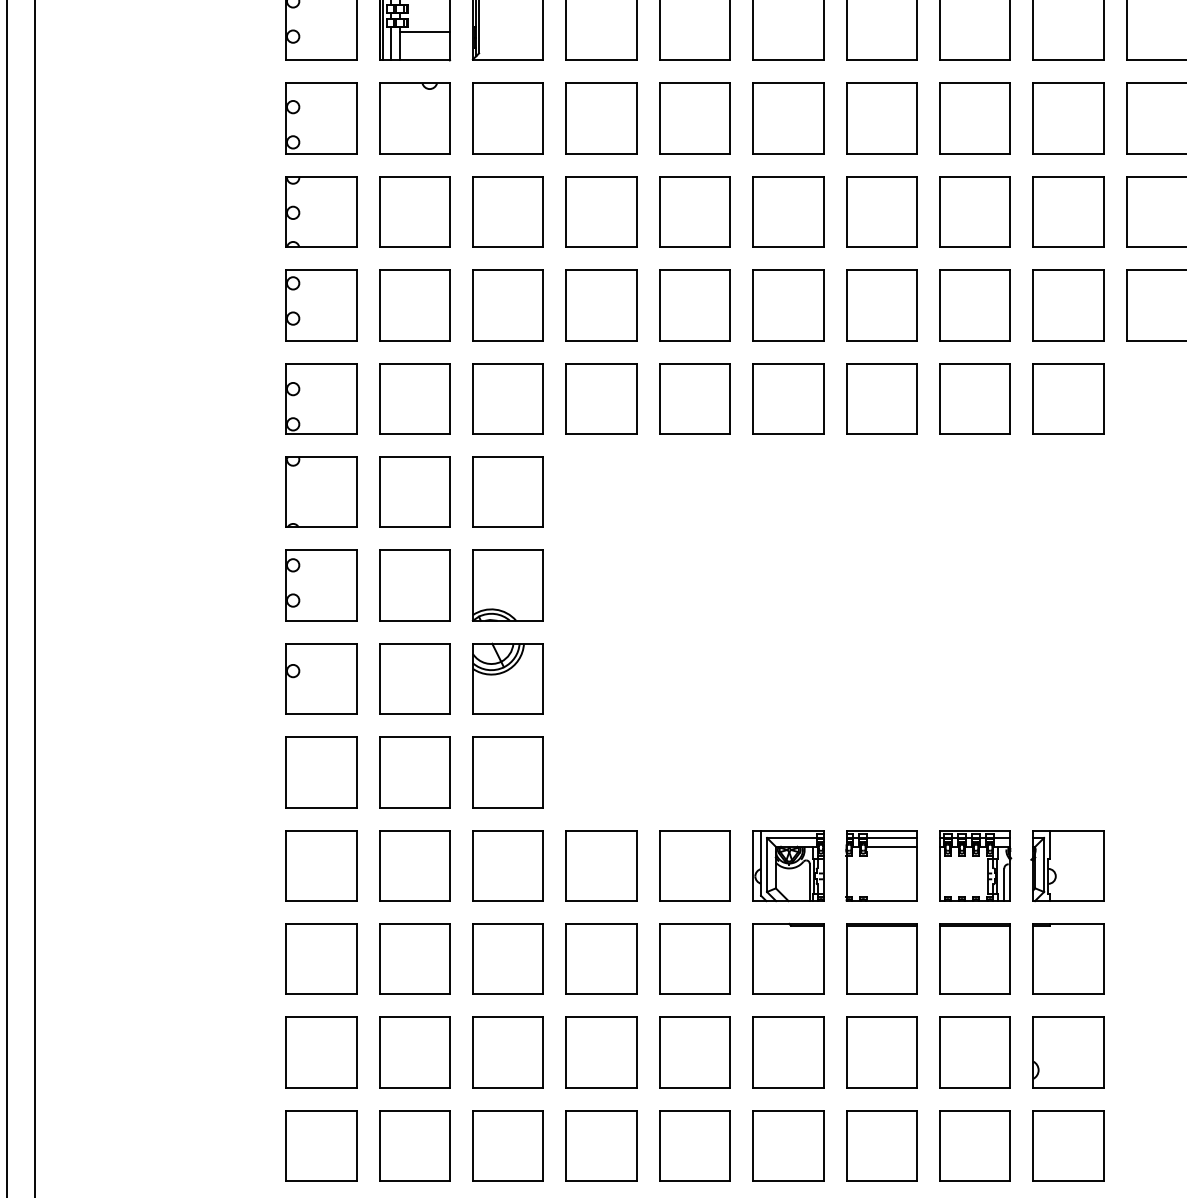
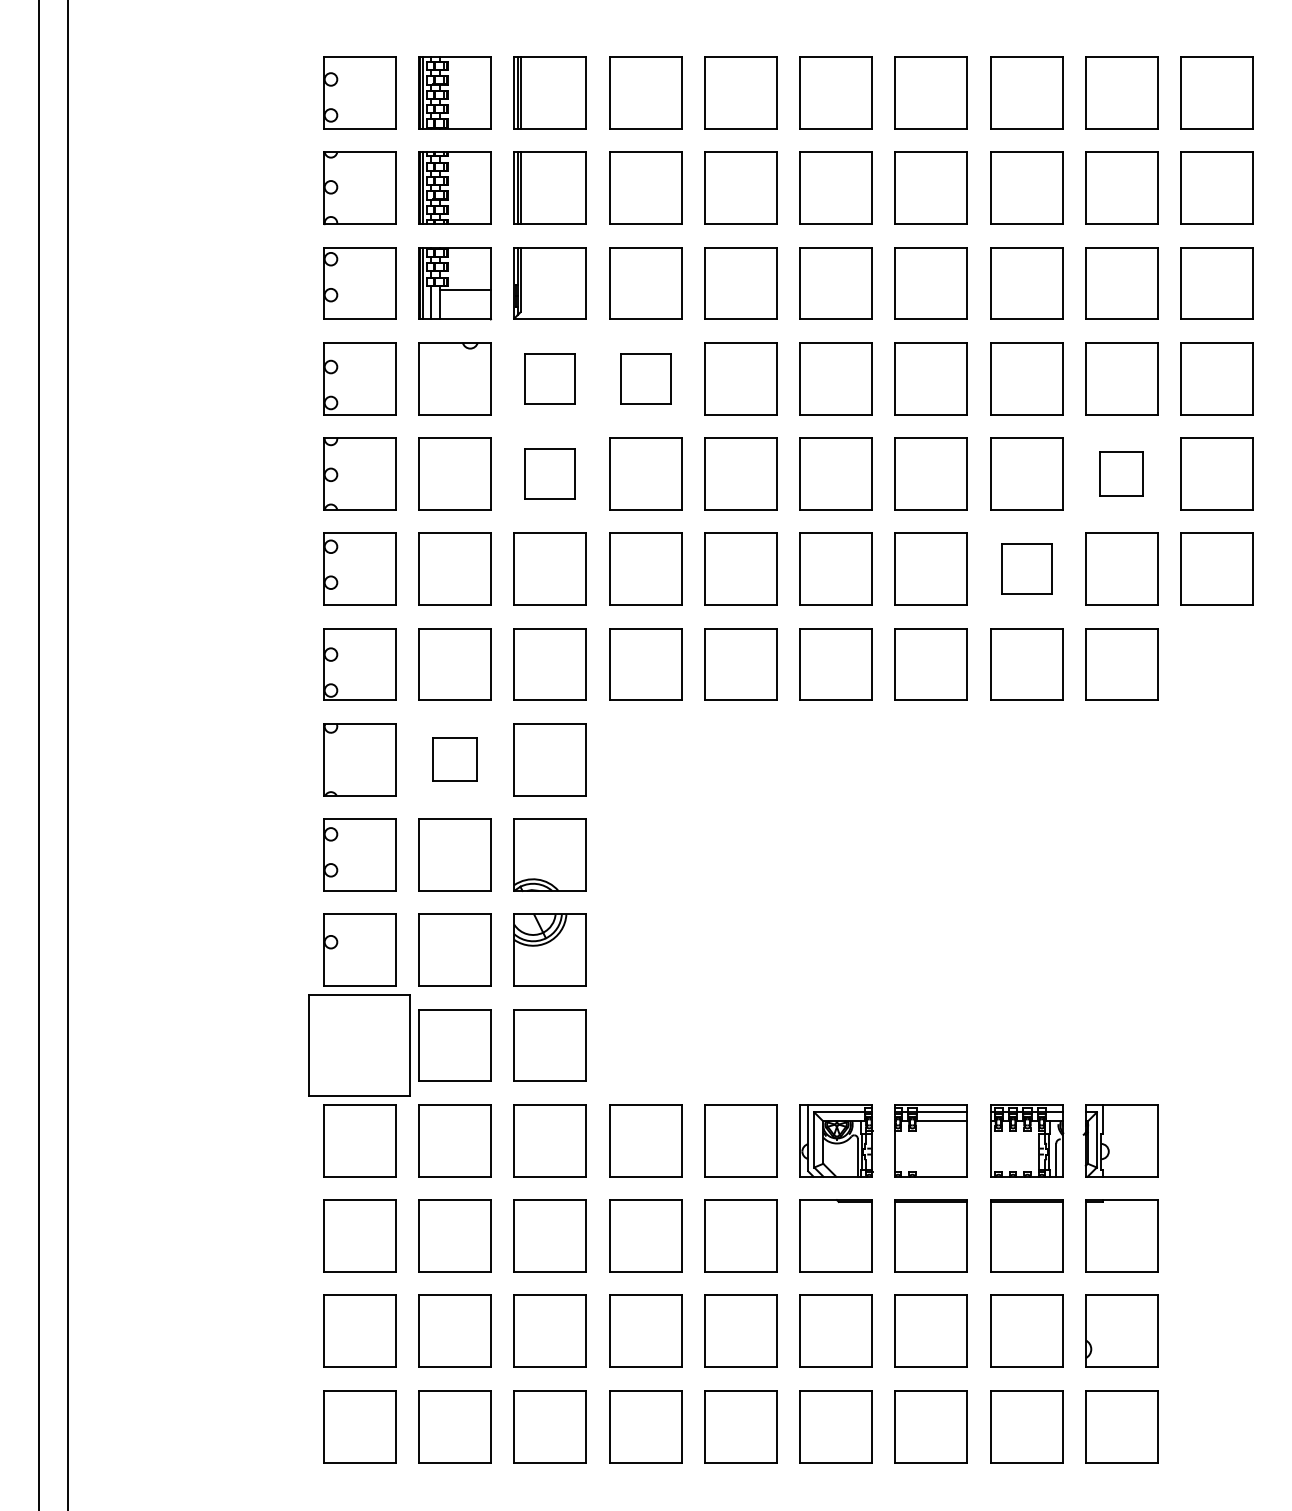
part: (507, 118) -> (549, 378), size x0.7
part: (601, 118) -> (645, 378), size x0.7
part: (507, 211) -> (549, 473), size x0.7
part: (1068, 211) -> (1121, 473), size x0.6
part: (975, 304) -> (1026, 568), size x0.7
part: (414, 491) -> (454, 759), size x0.6
part: (321, 772) -> (359, 1045), size x1.4

